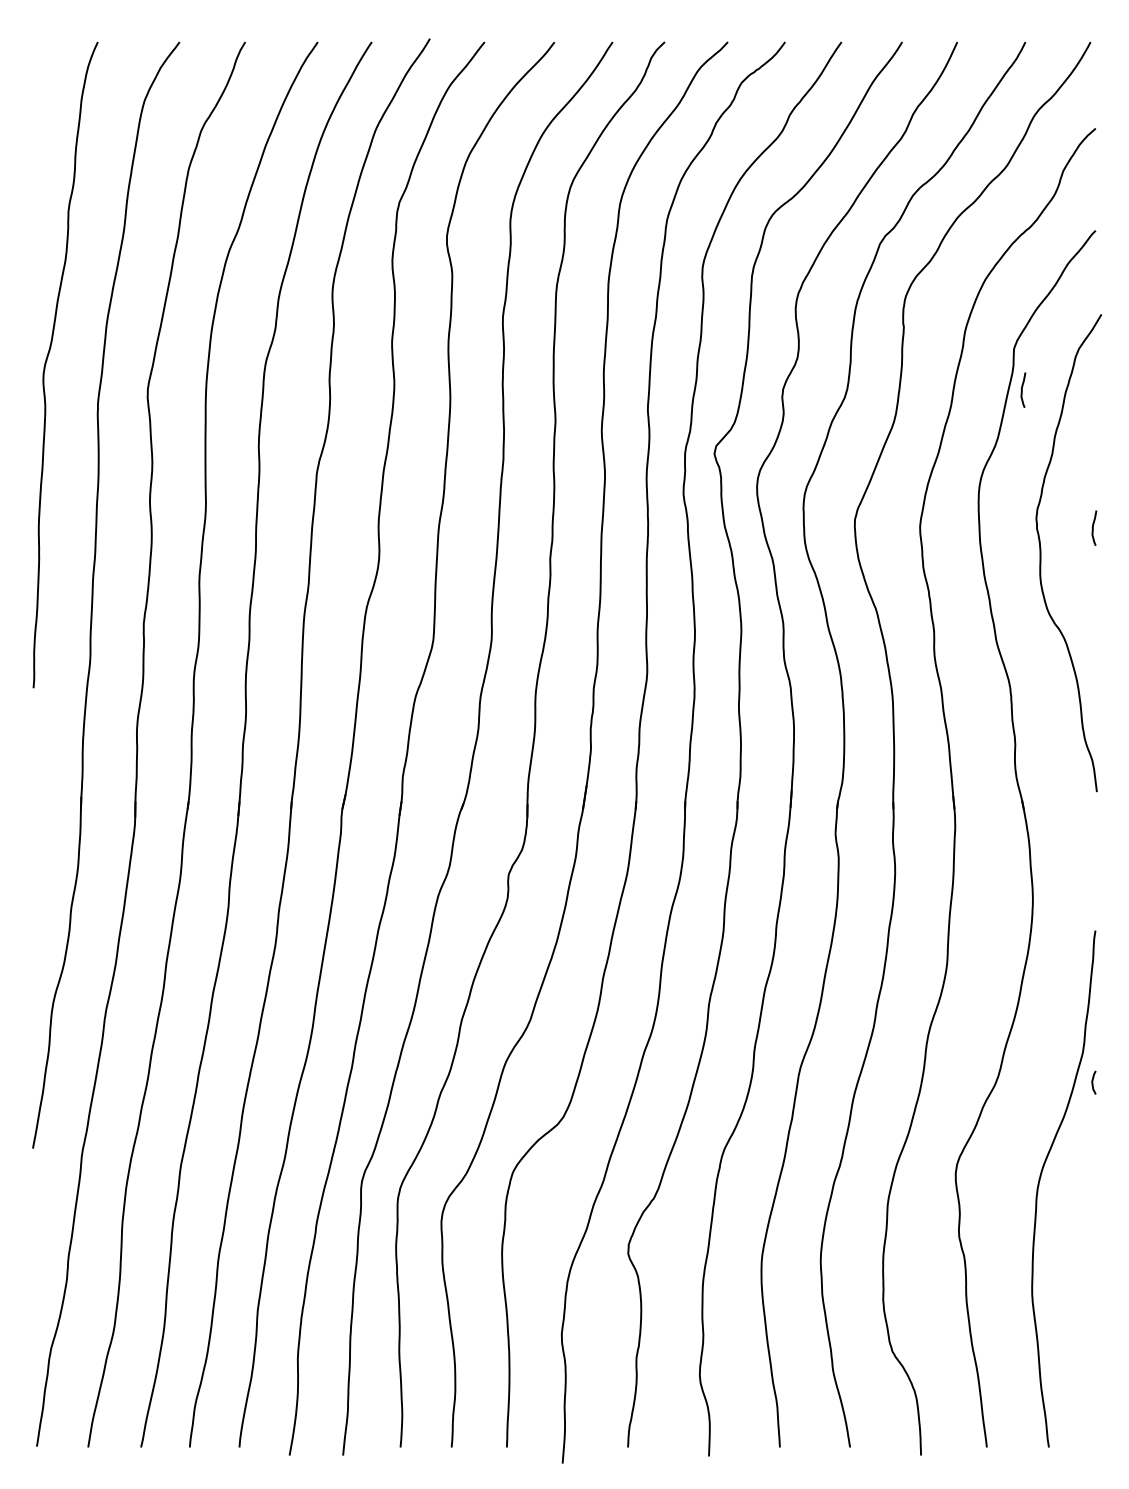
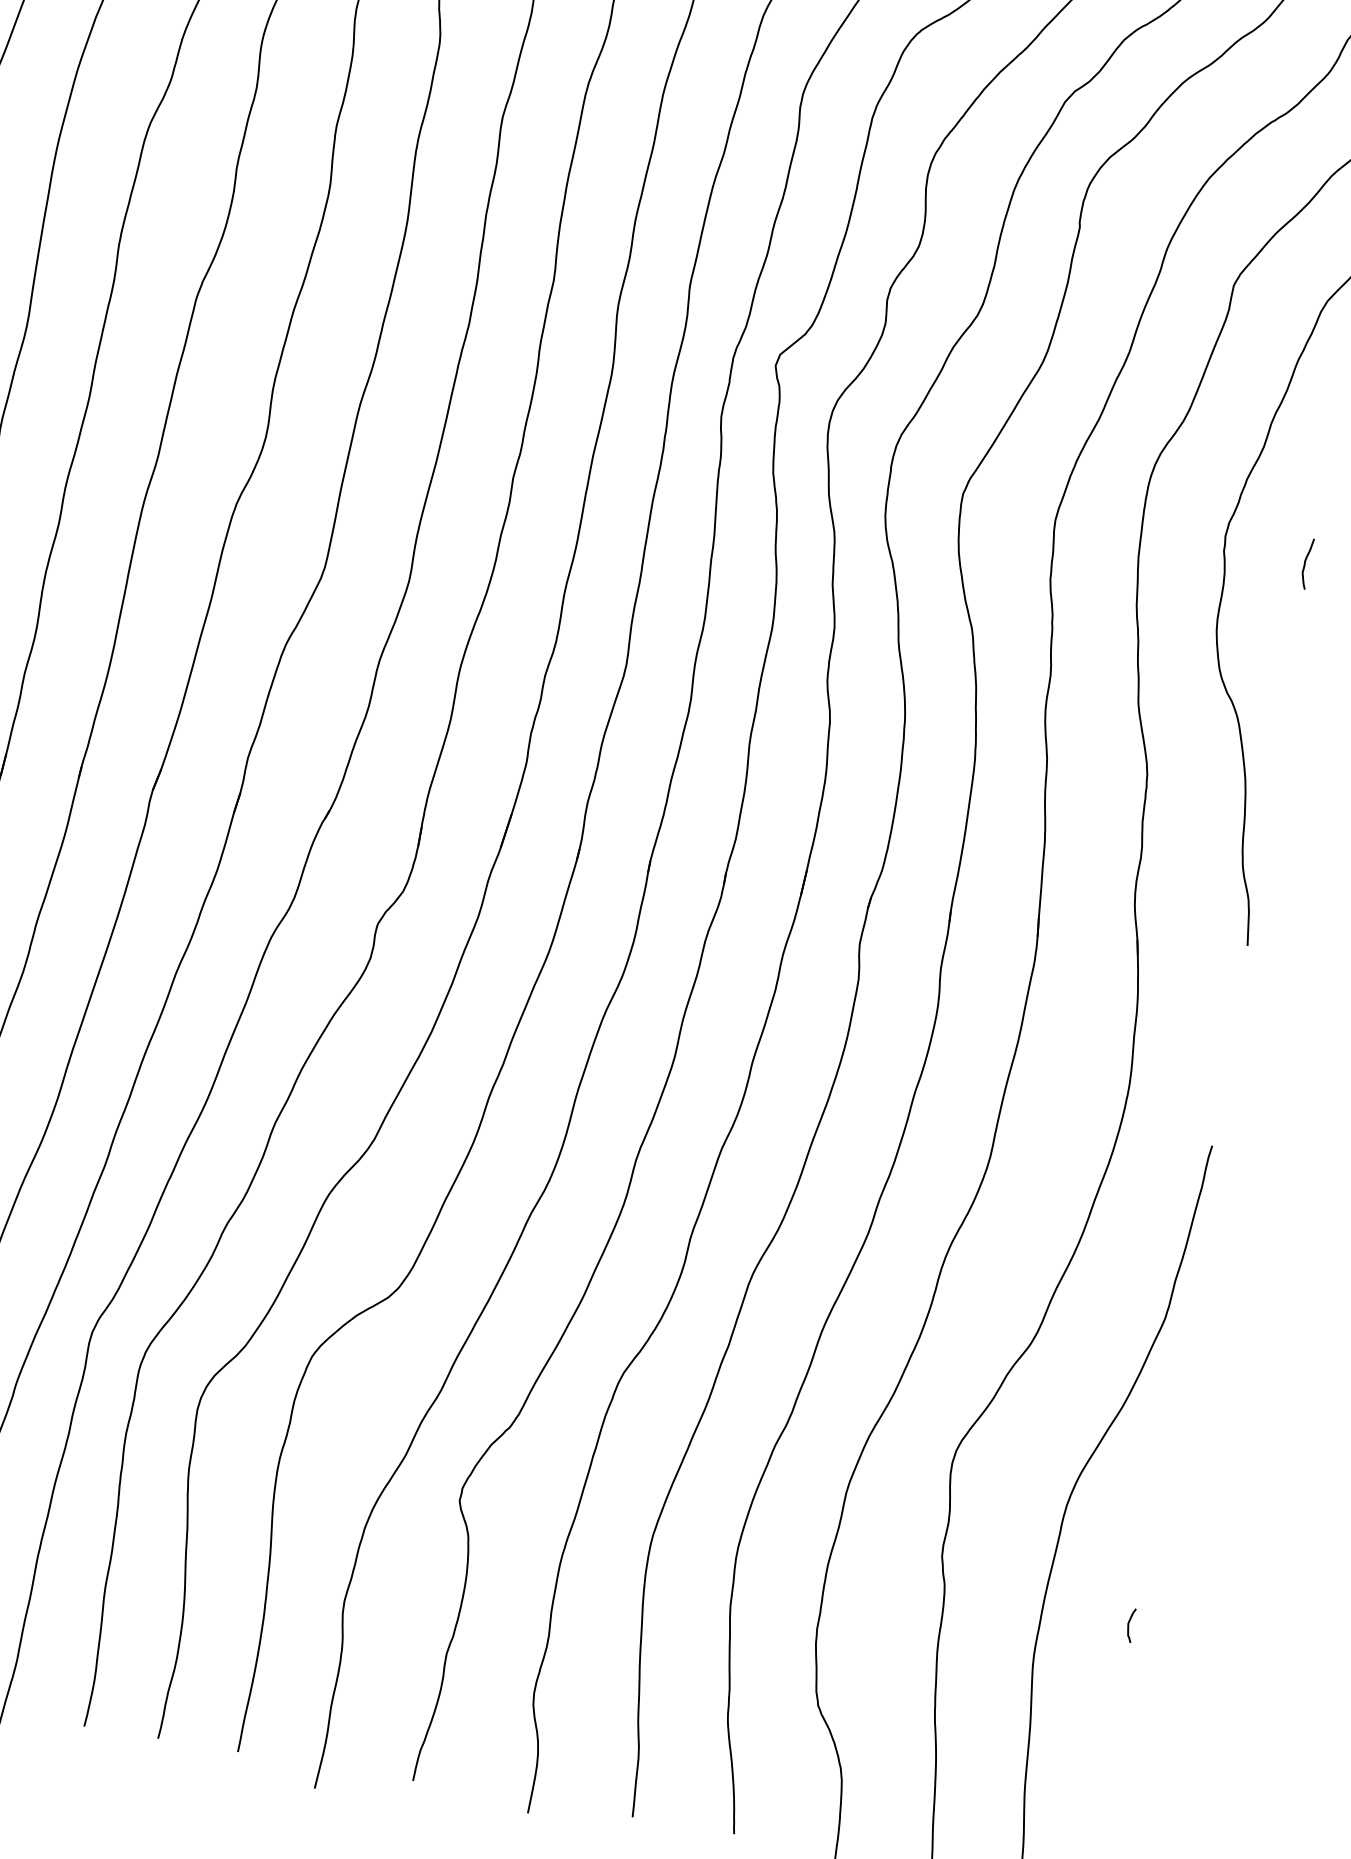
curve: (1022, 389) -> (1236, 346), removed
curve: (1093, 1082) -> (1130, 1624), moved

